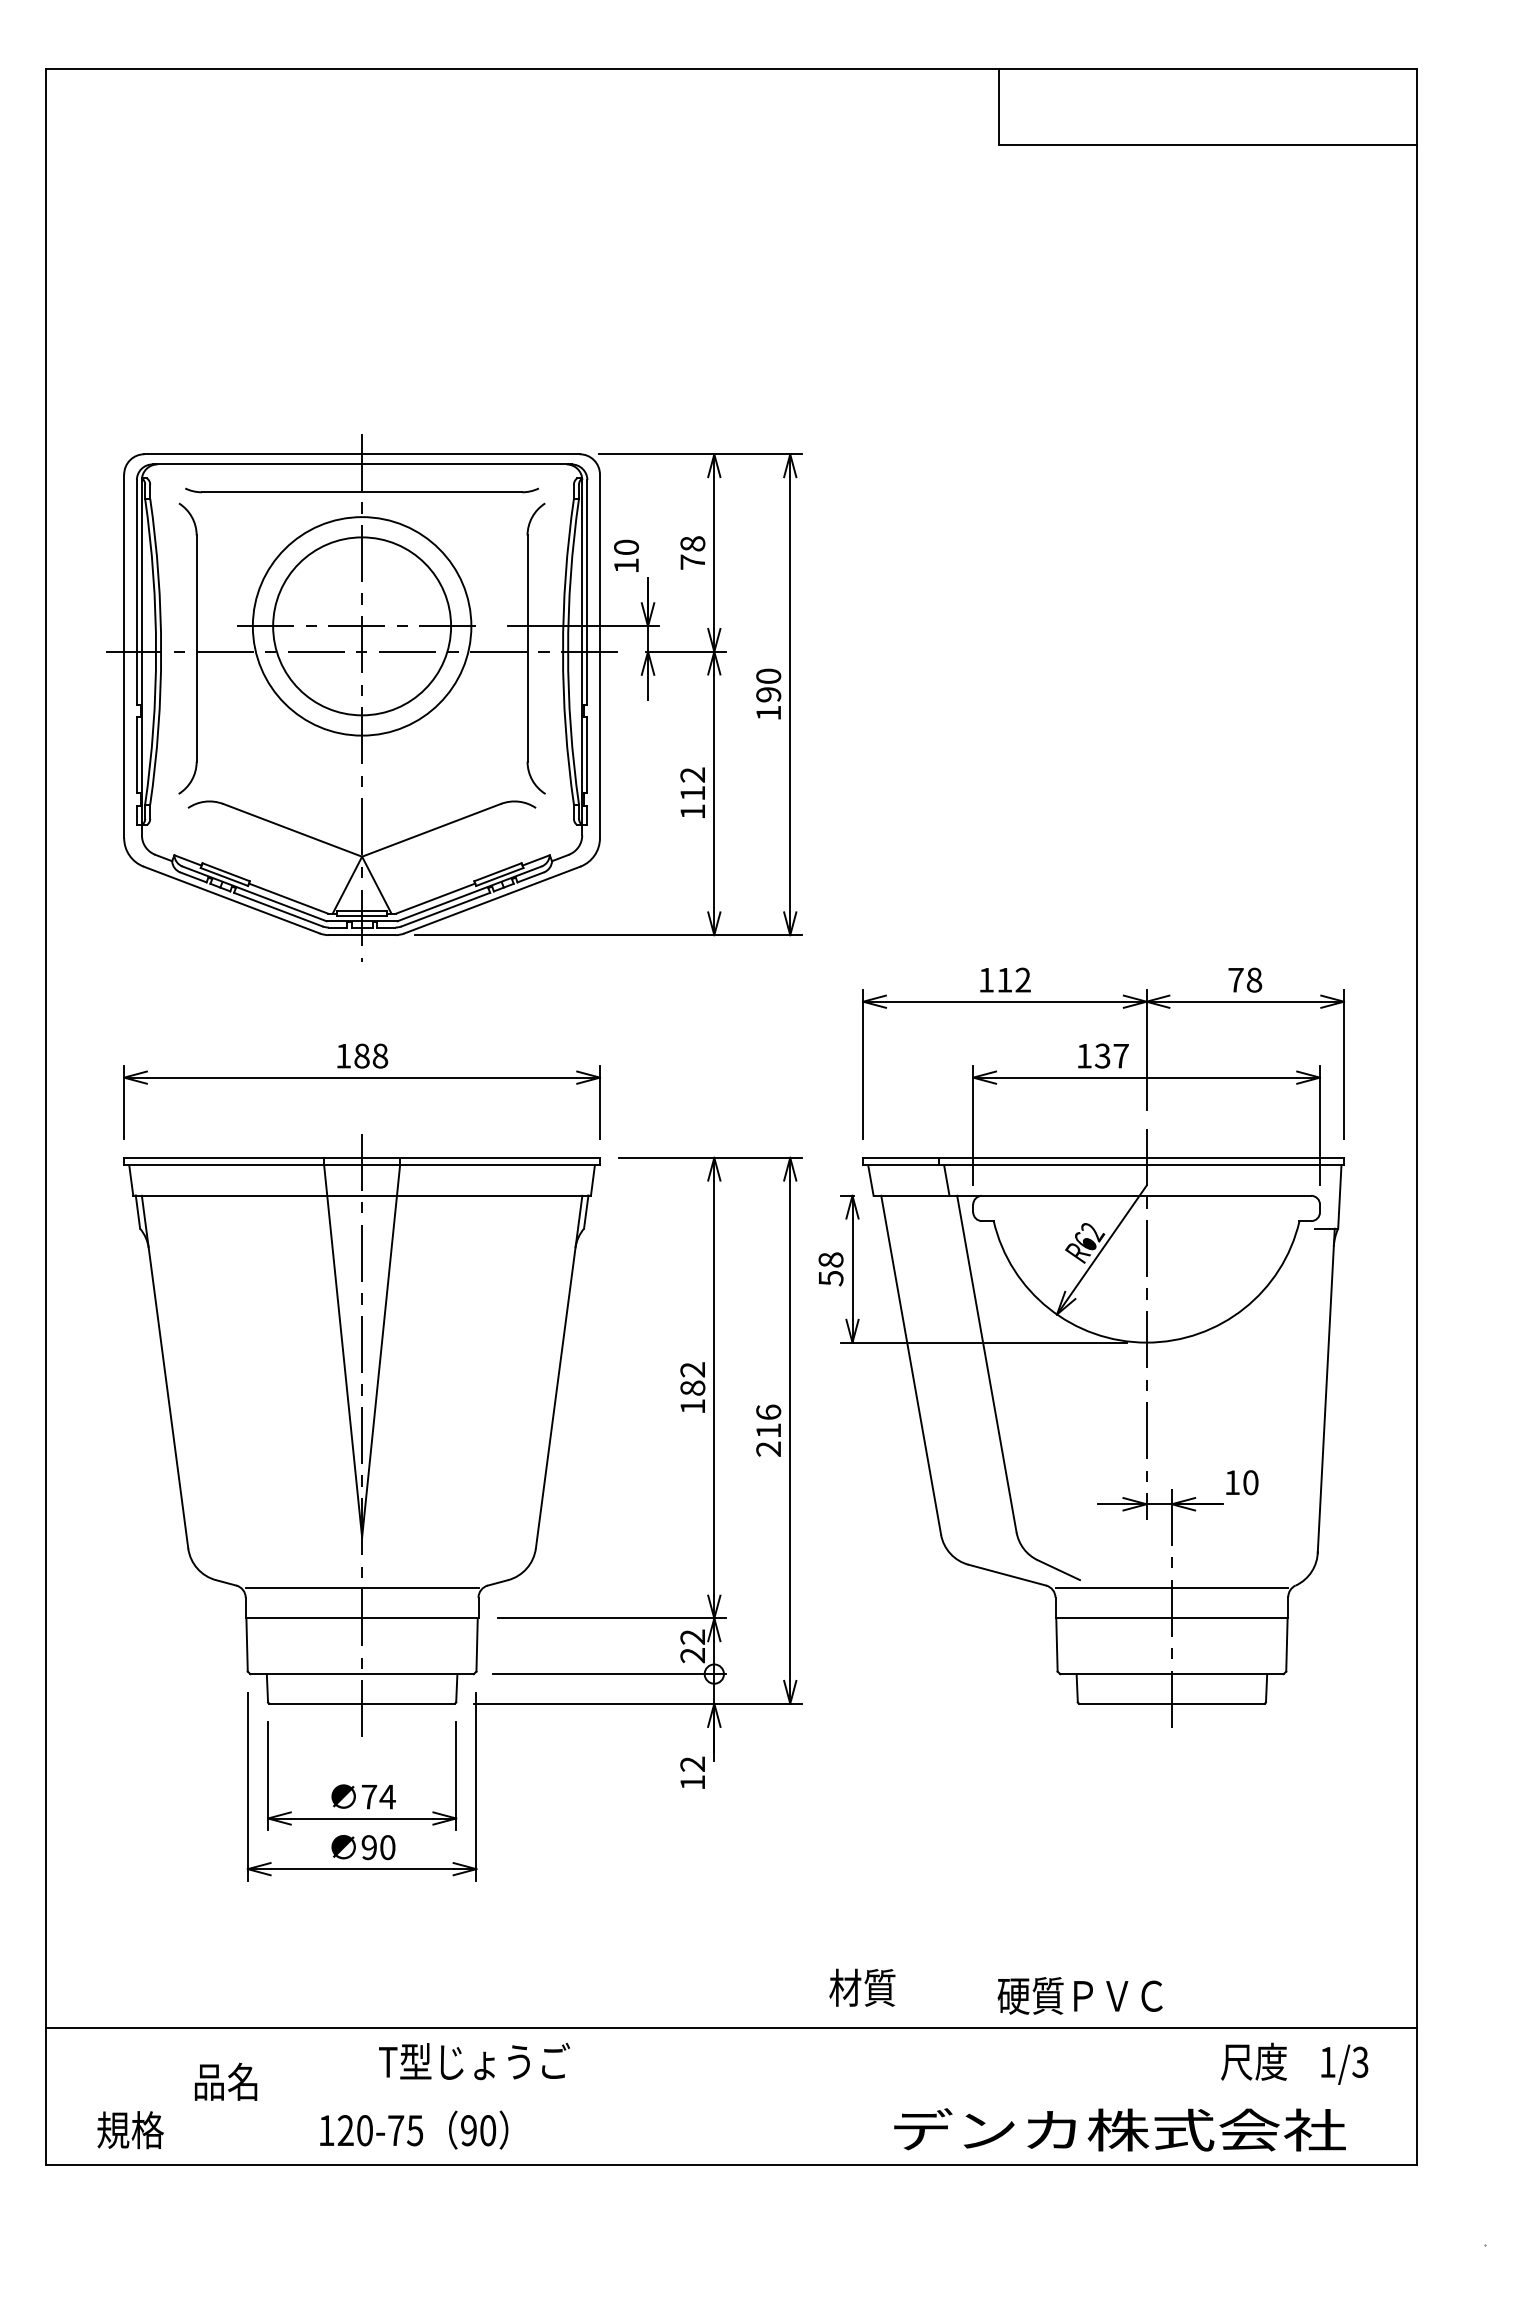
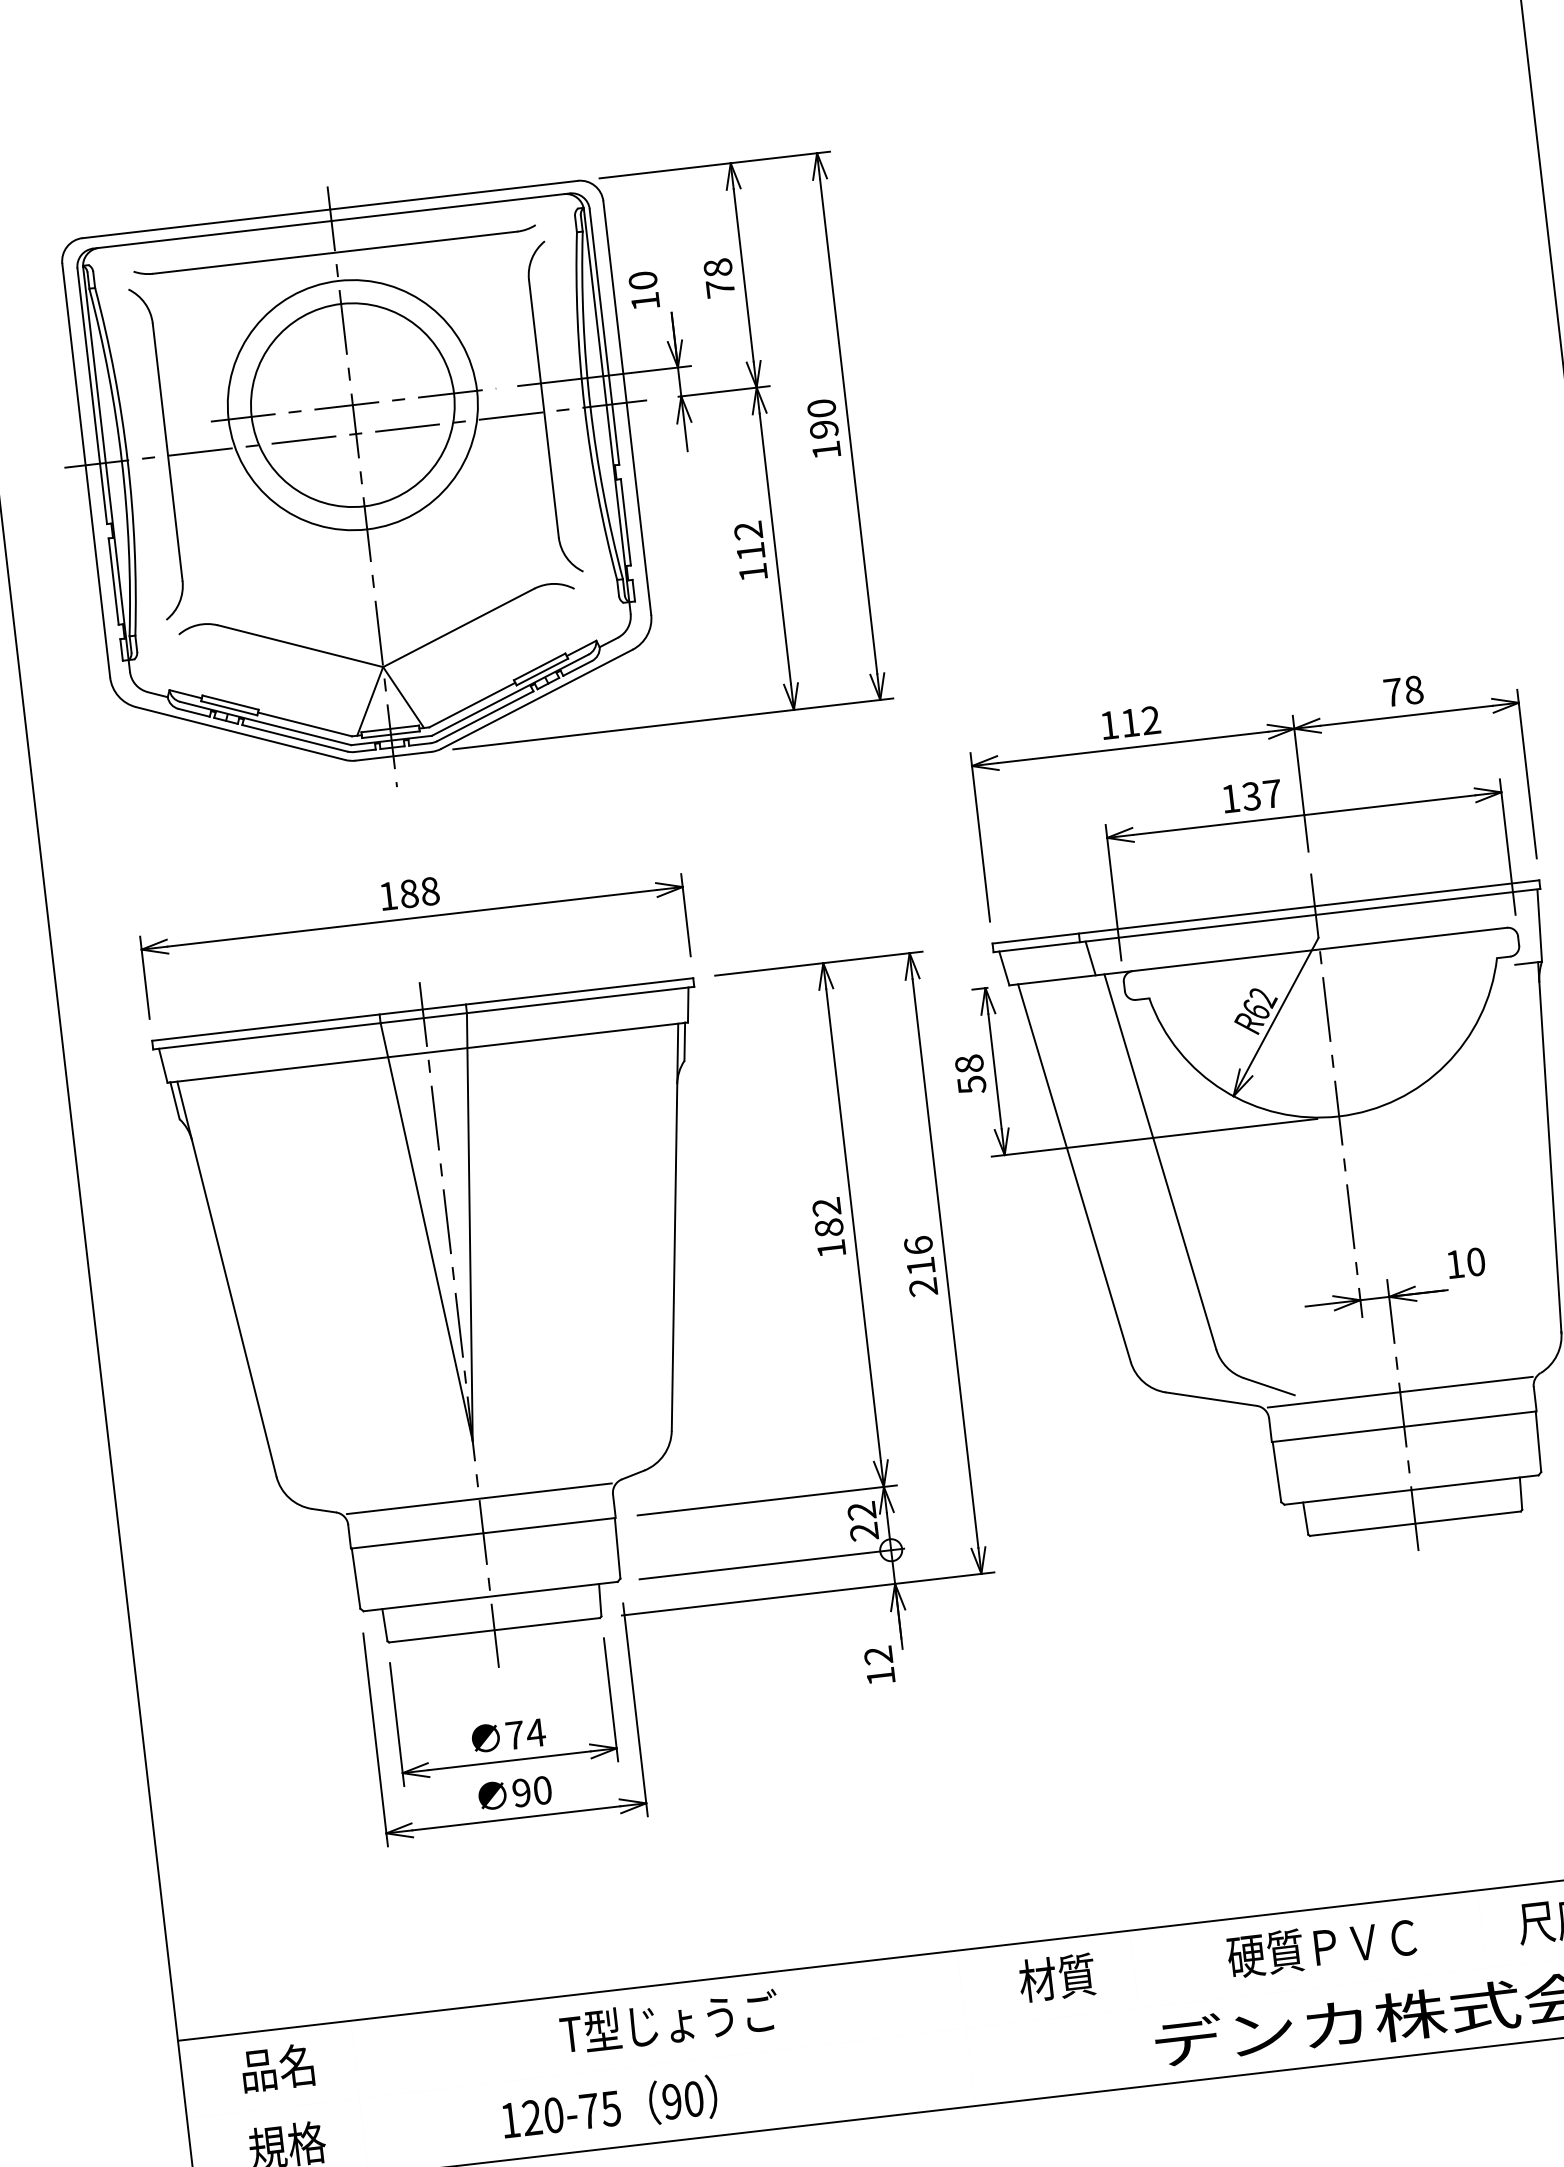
text: (862, 1987) -> (1057, 1977), moved
text: (1079, 1995) -> (1321, 1946), moved
text: (226, 2081) -> (278, 2067), moved

